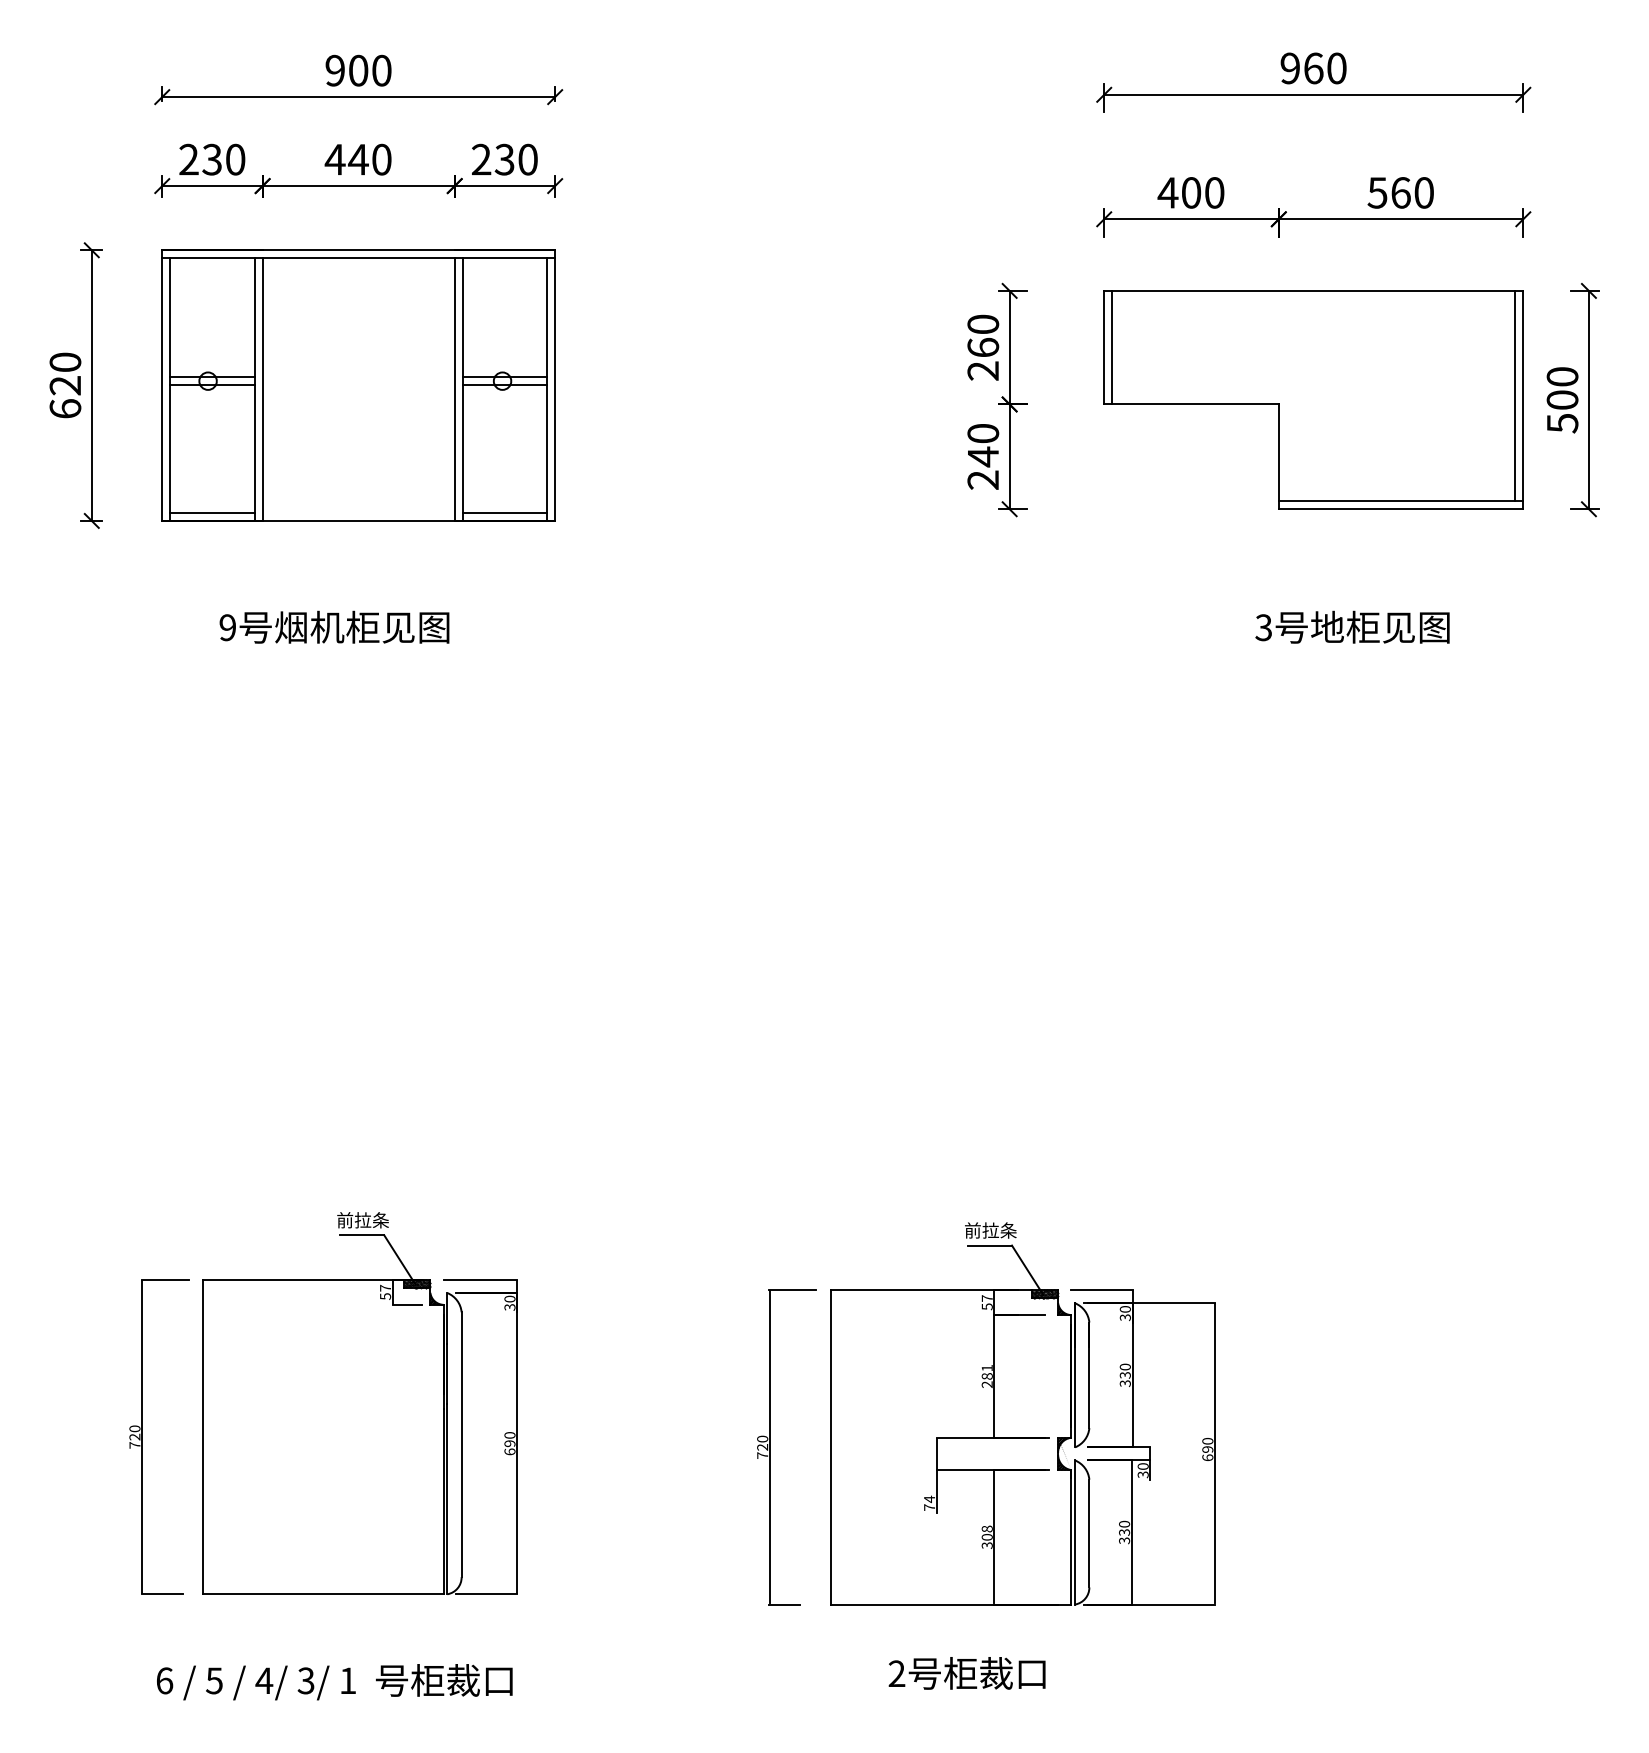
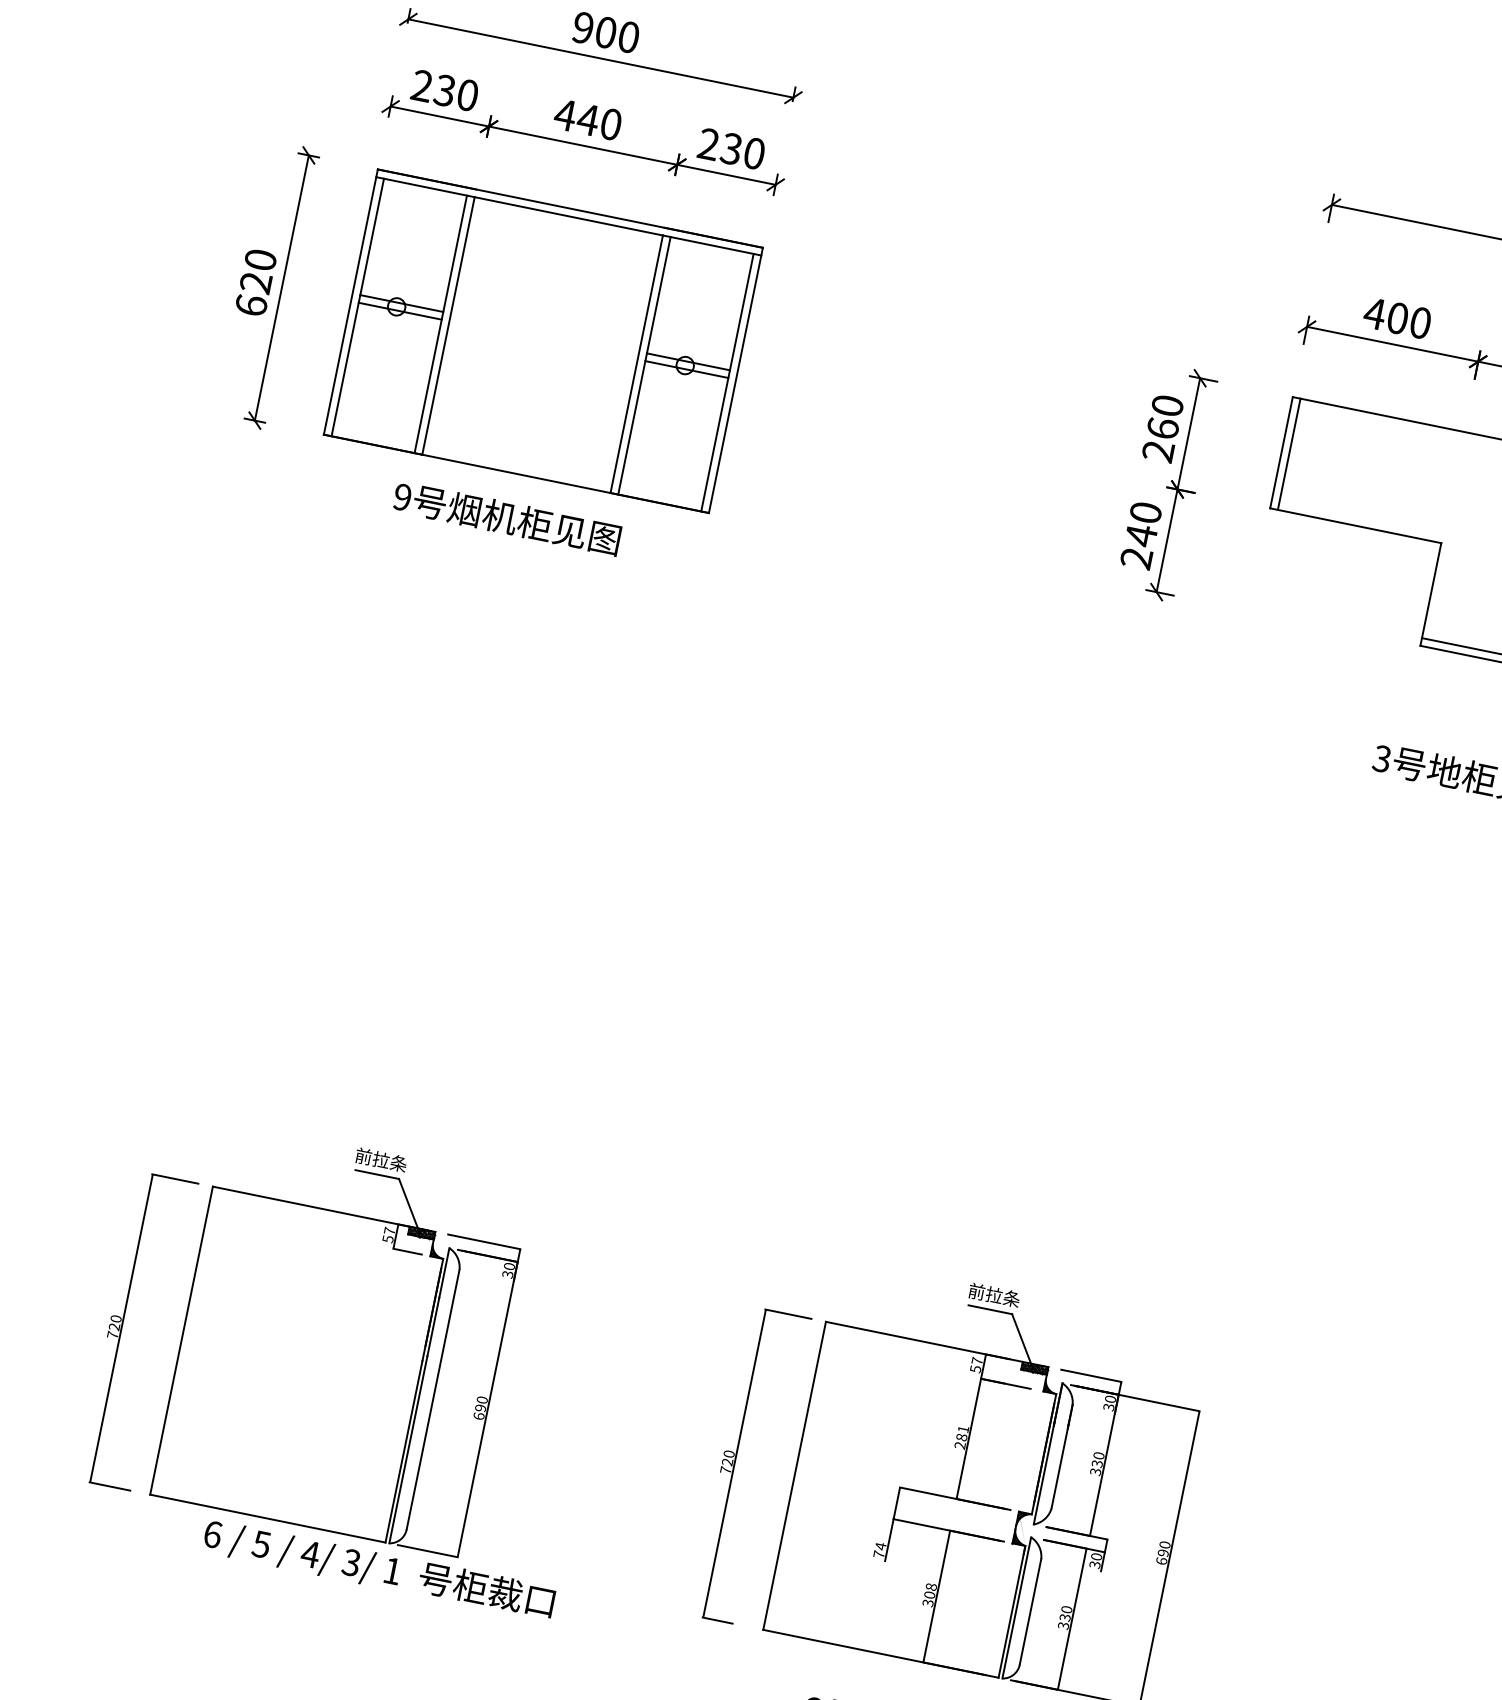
line: (212, 513) -> (374, 437), removed
line: (504, 513) -> (660, 495), removed
text: (334, 626) -> (507, 517), moved
text: (334, 1682) -> (378, 1570), moved

